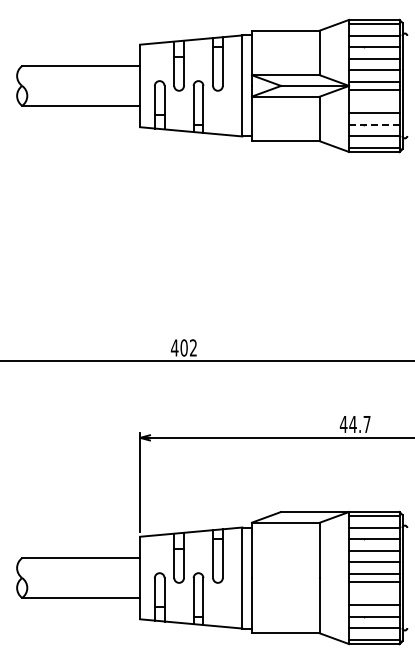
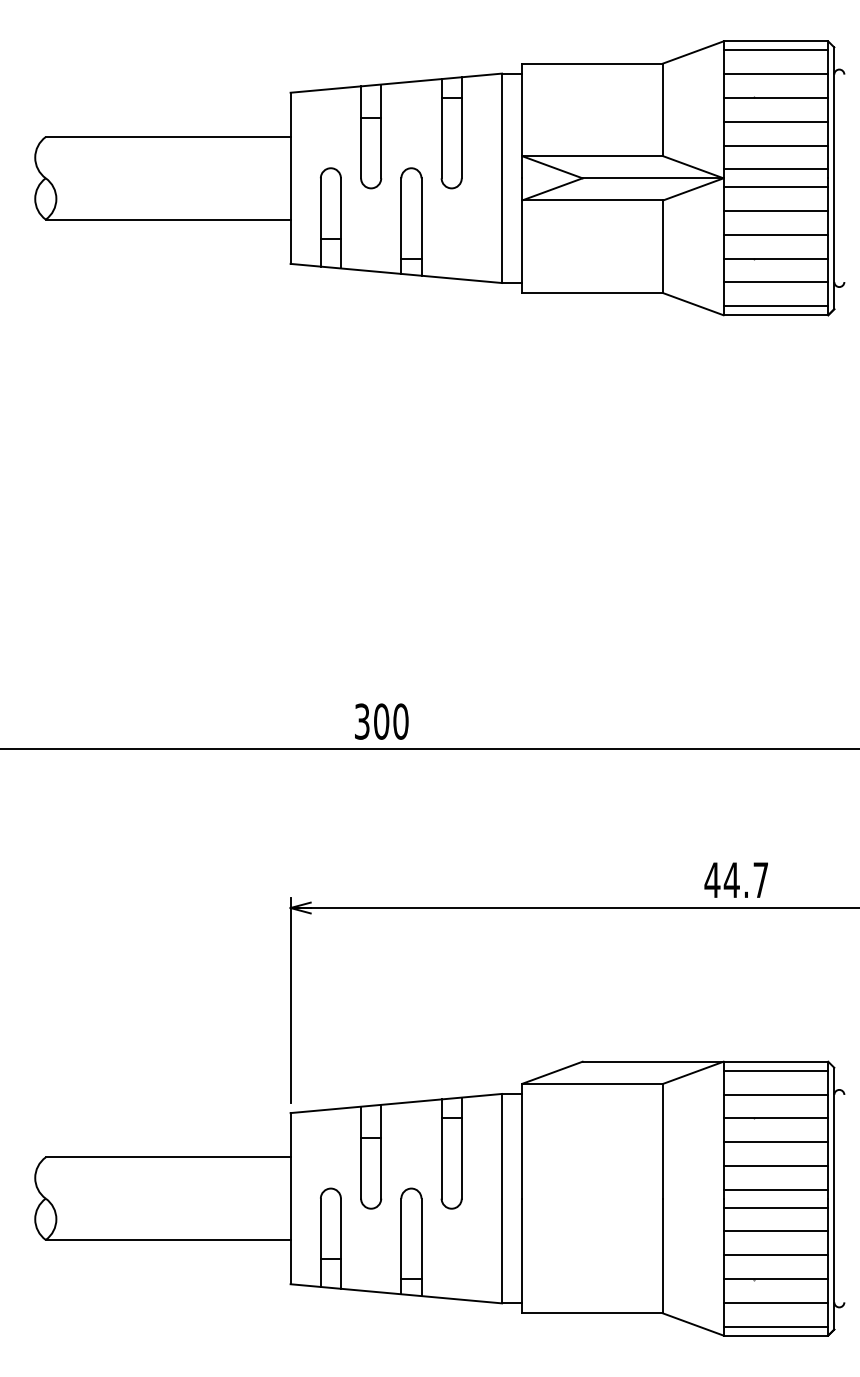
line: (374, 101) -> (776, 210), added
line: (373, 124) -> (774, 258), dashed -> solid
text: (184, 347) -> (382, 720), 402 -> 300
line: (374, 593) -> (776, 1230), added

